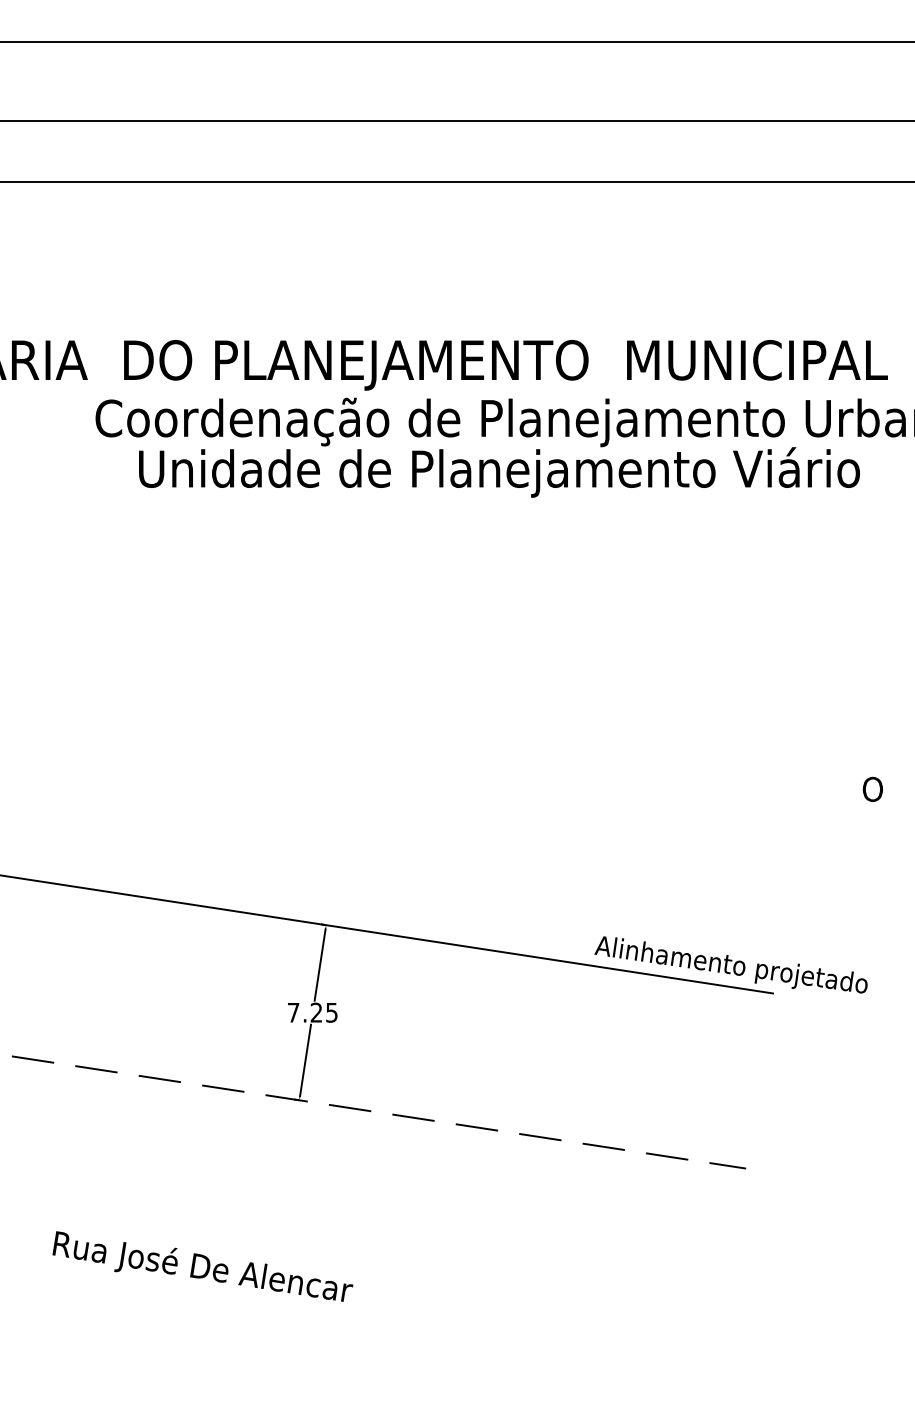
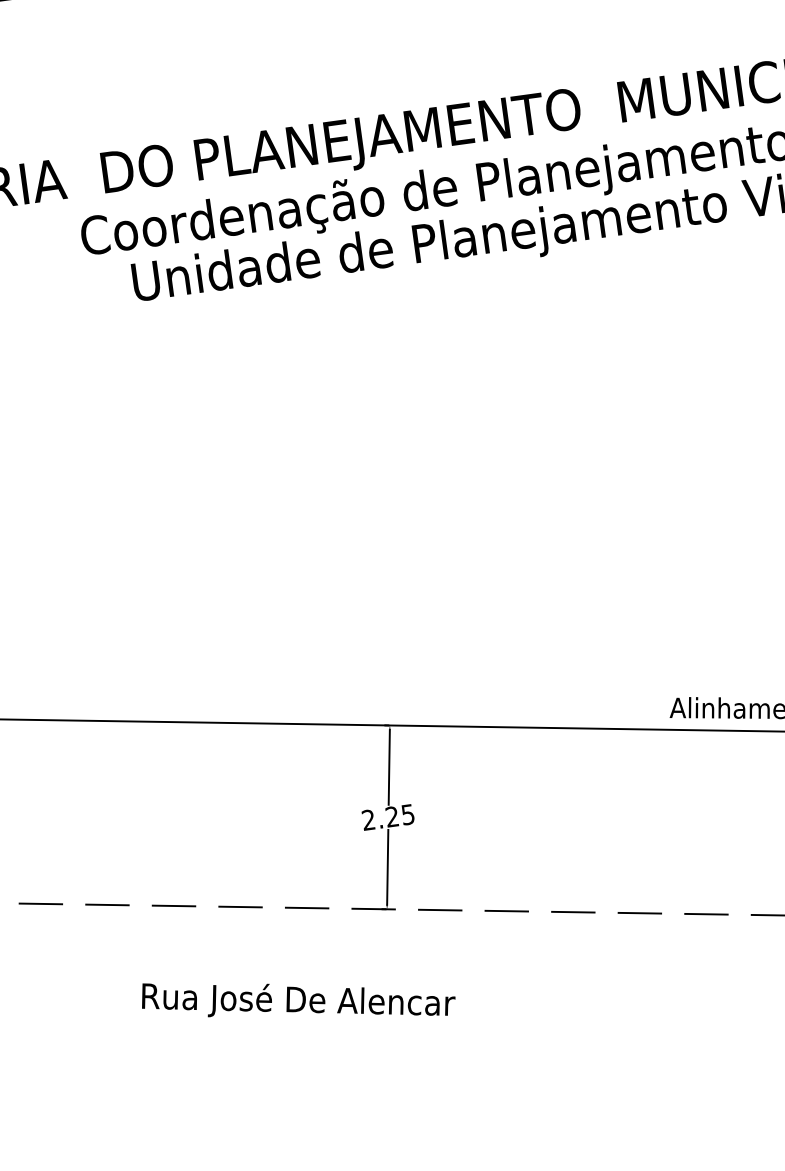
text: (293, 1012) -> (368, 819), 7.25 -> 2.25
text: (202, 1266) -> (297, 999), moved

